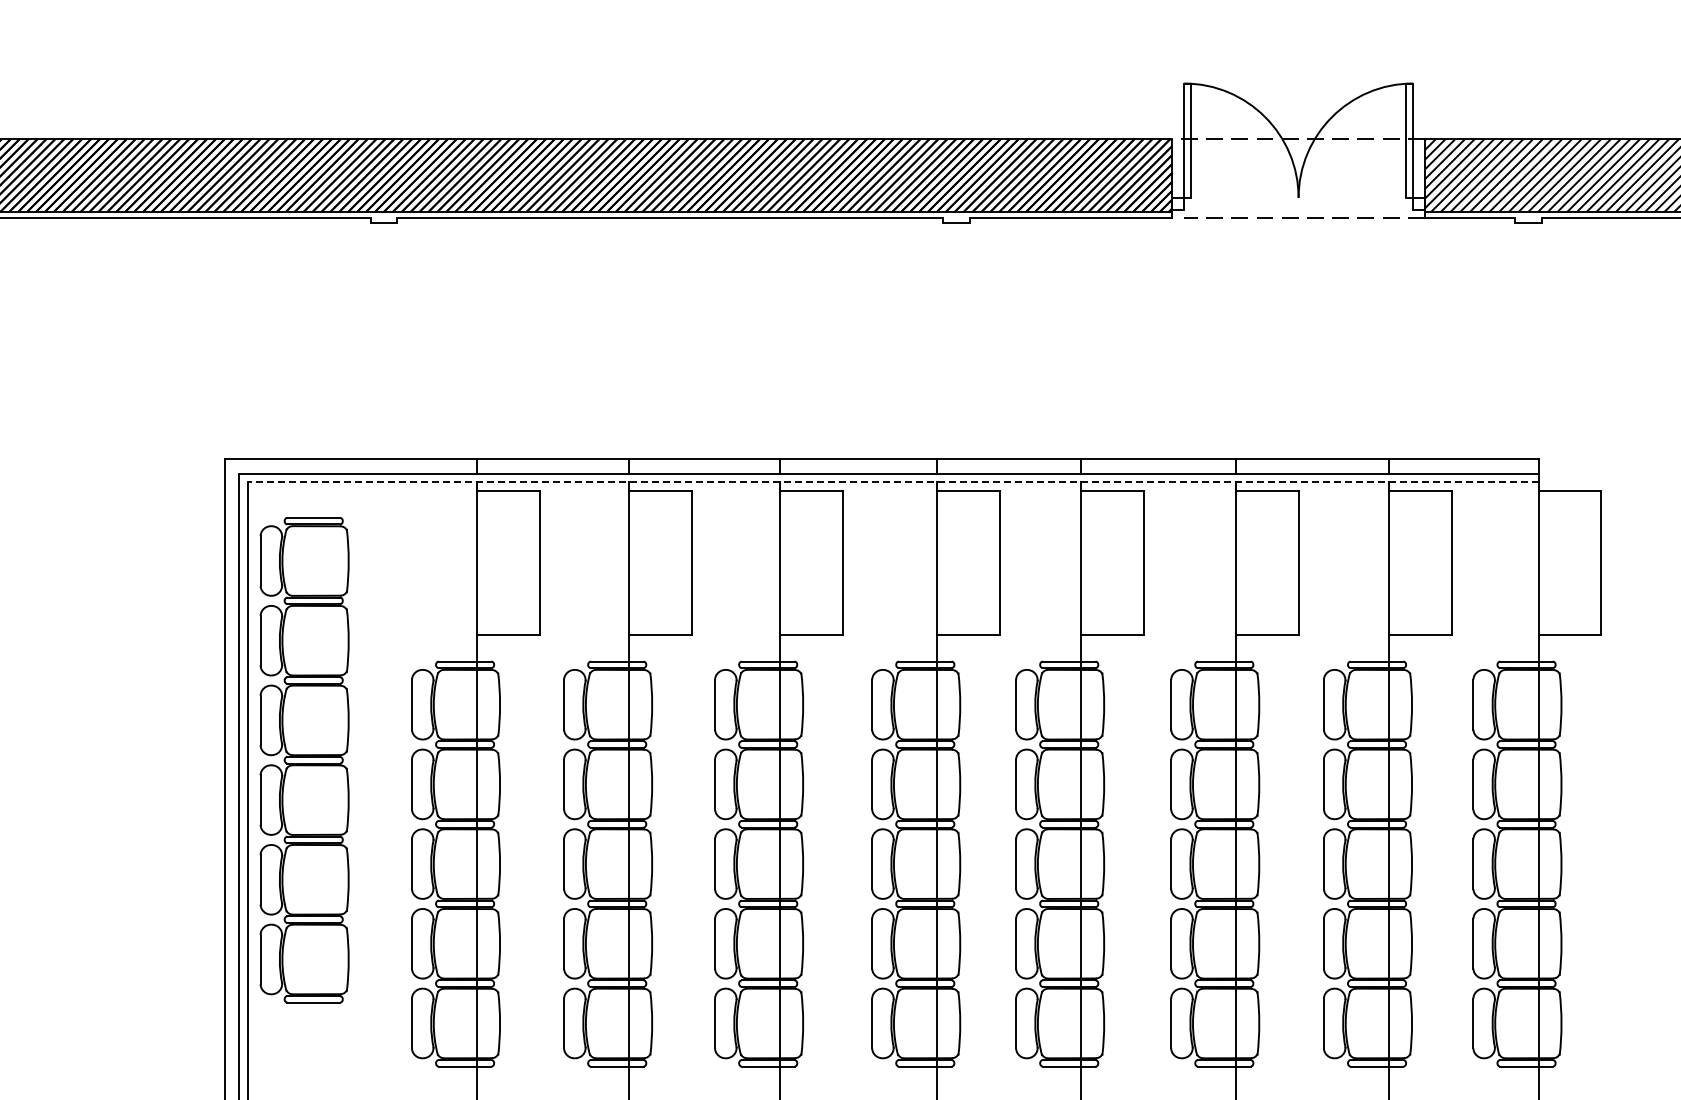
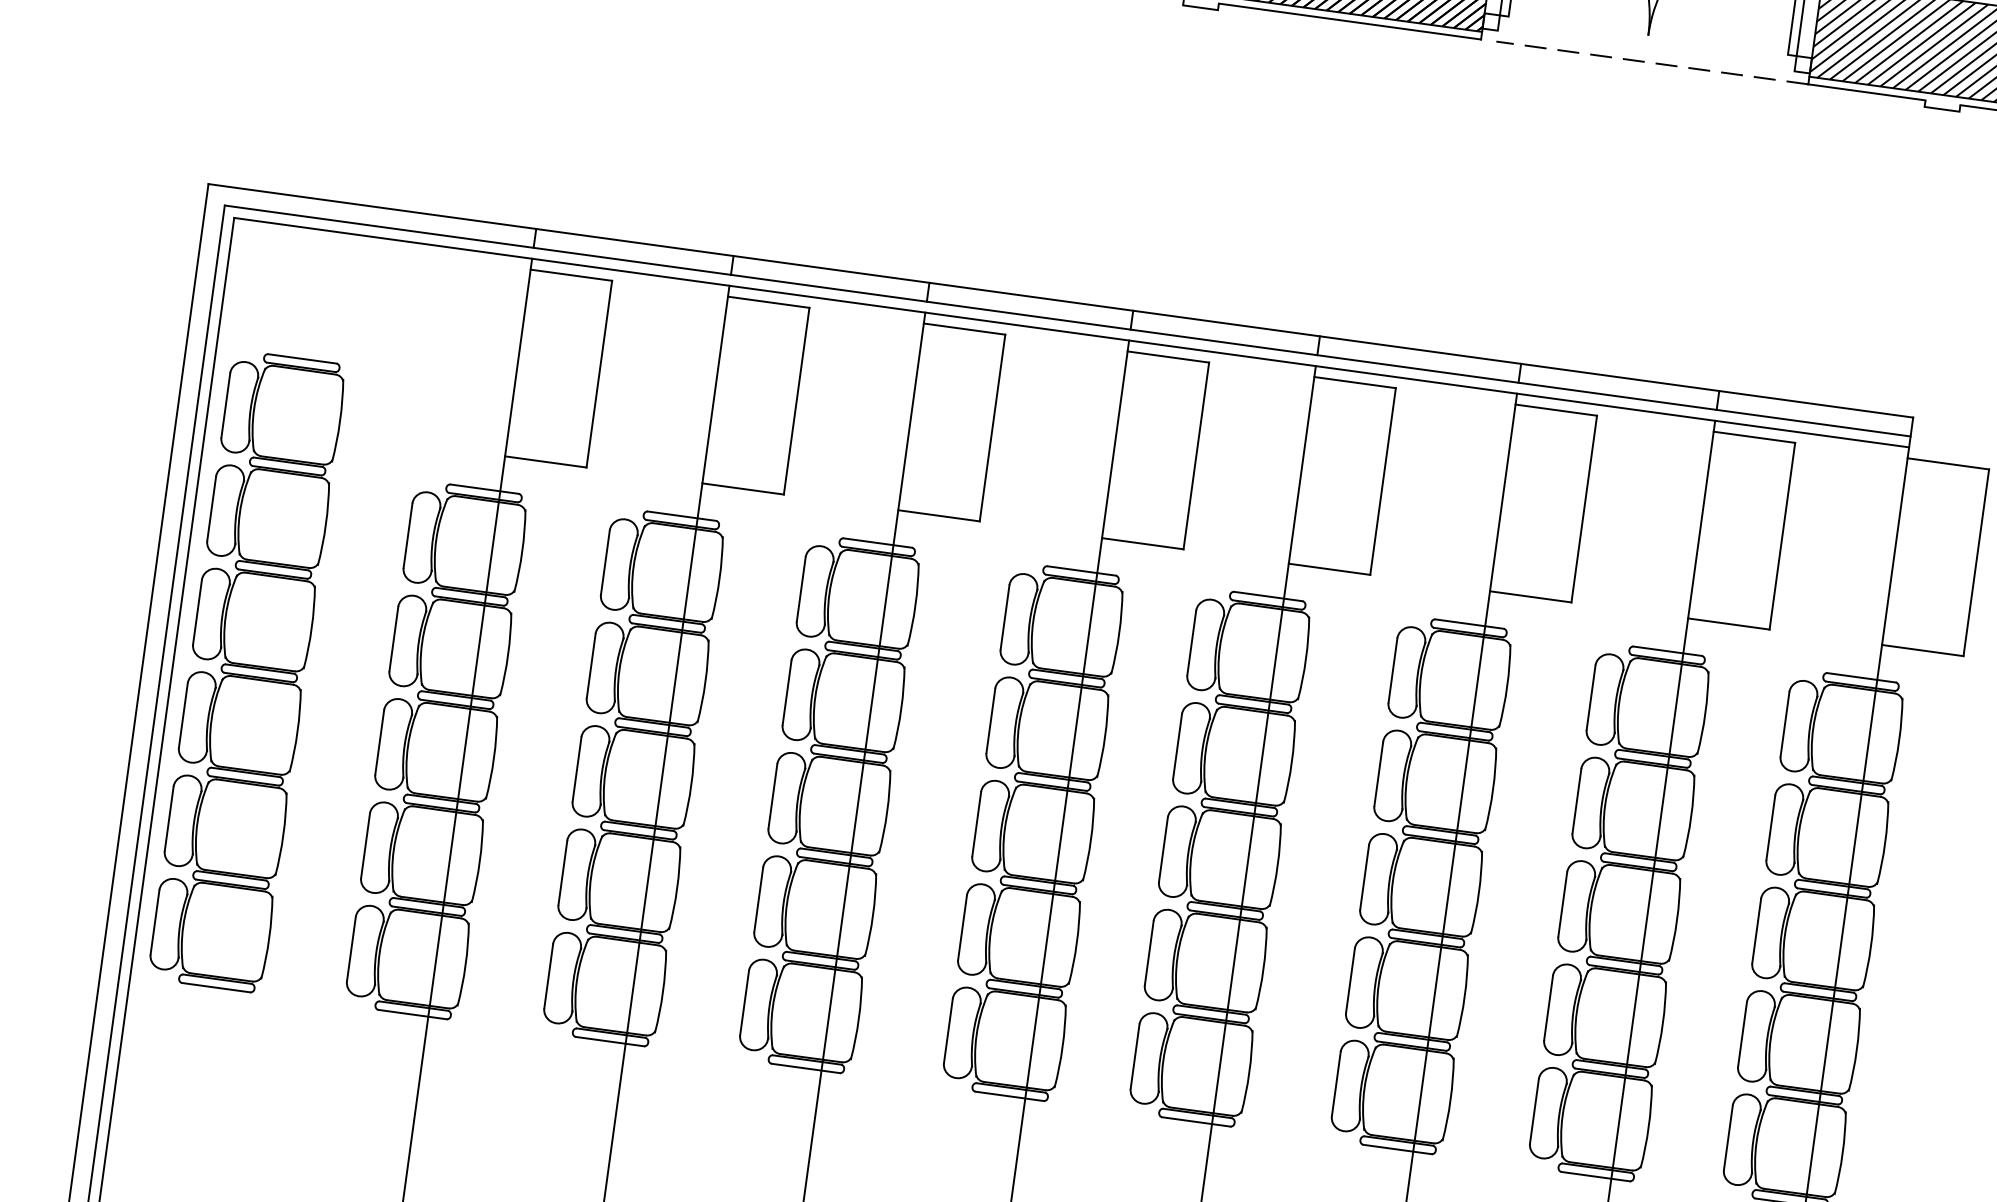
line: (893, 482) -> (1072, 332), dashed -> solid
part: (304, 760) -> (247, 671), moved

